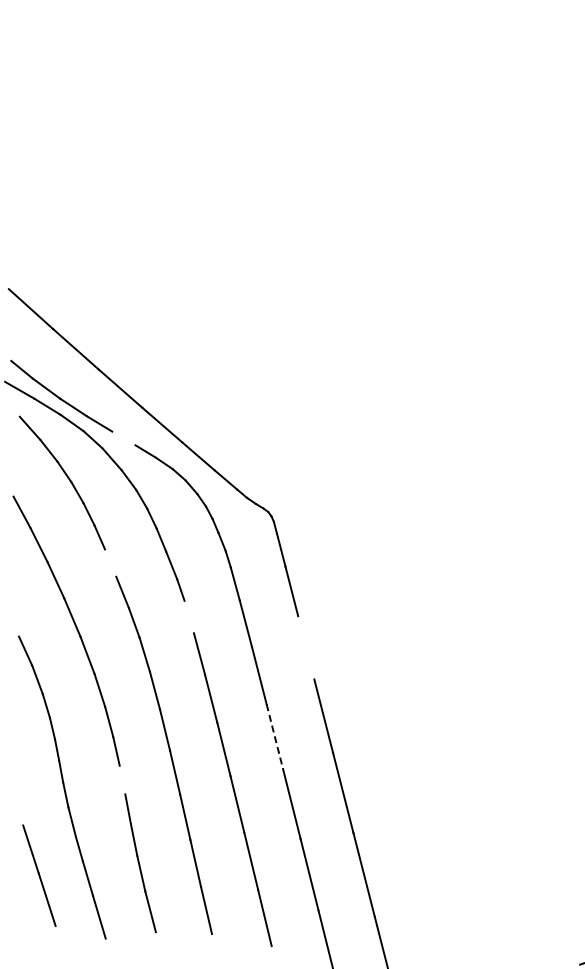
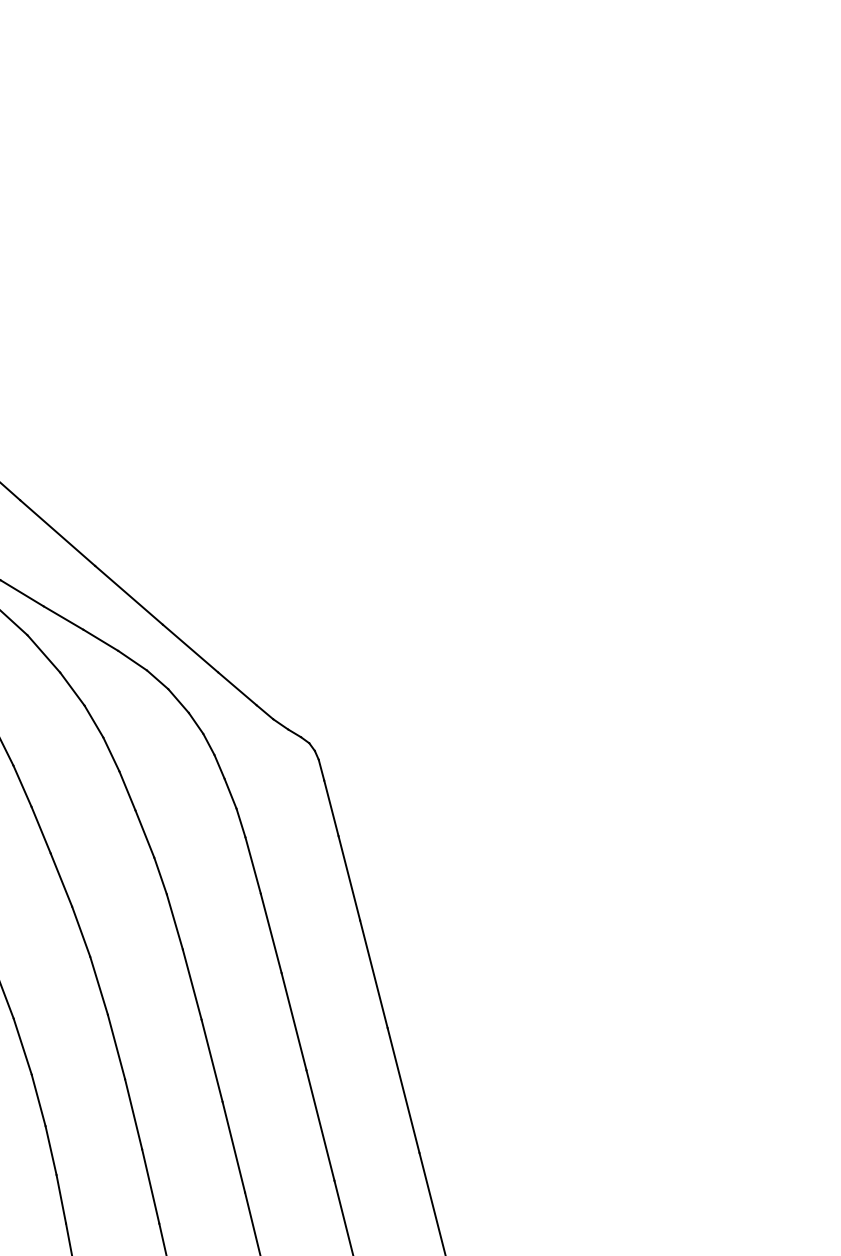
line: (123, 438) -> (62, 618), added
line: (110, 562) -> (40, 829), added
line: (188, 616) -> (173, 920), added
line: (306, 647) -> (374, 973), added
line: (275, 737) -> (321, 1126), dashed -> solid
line: (122, 779) -> (61, 1198), added

